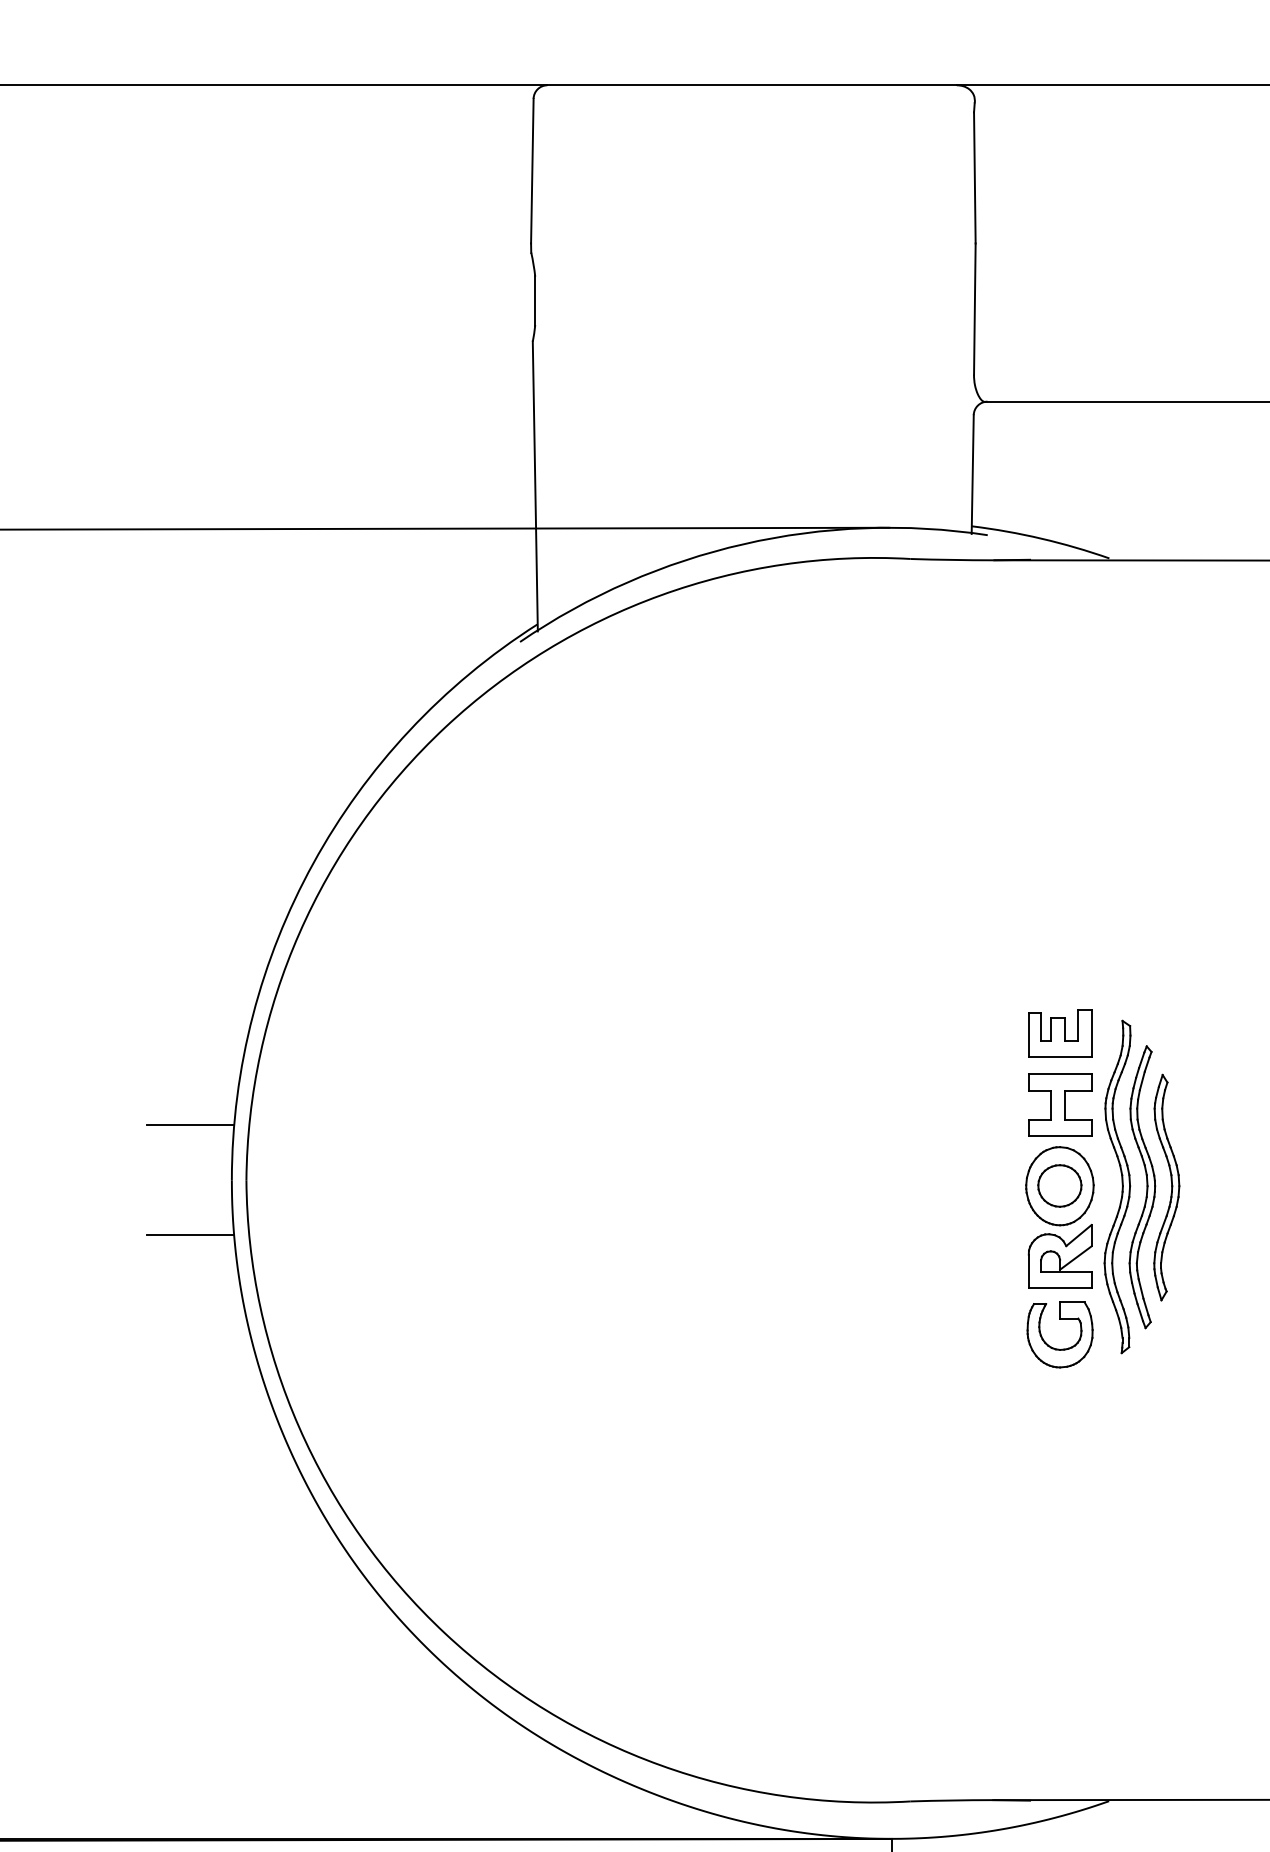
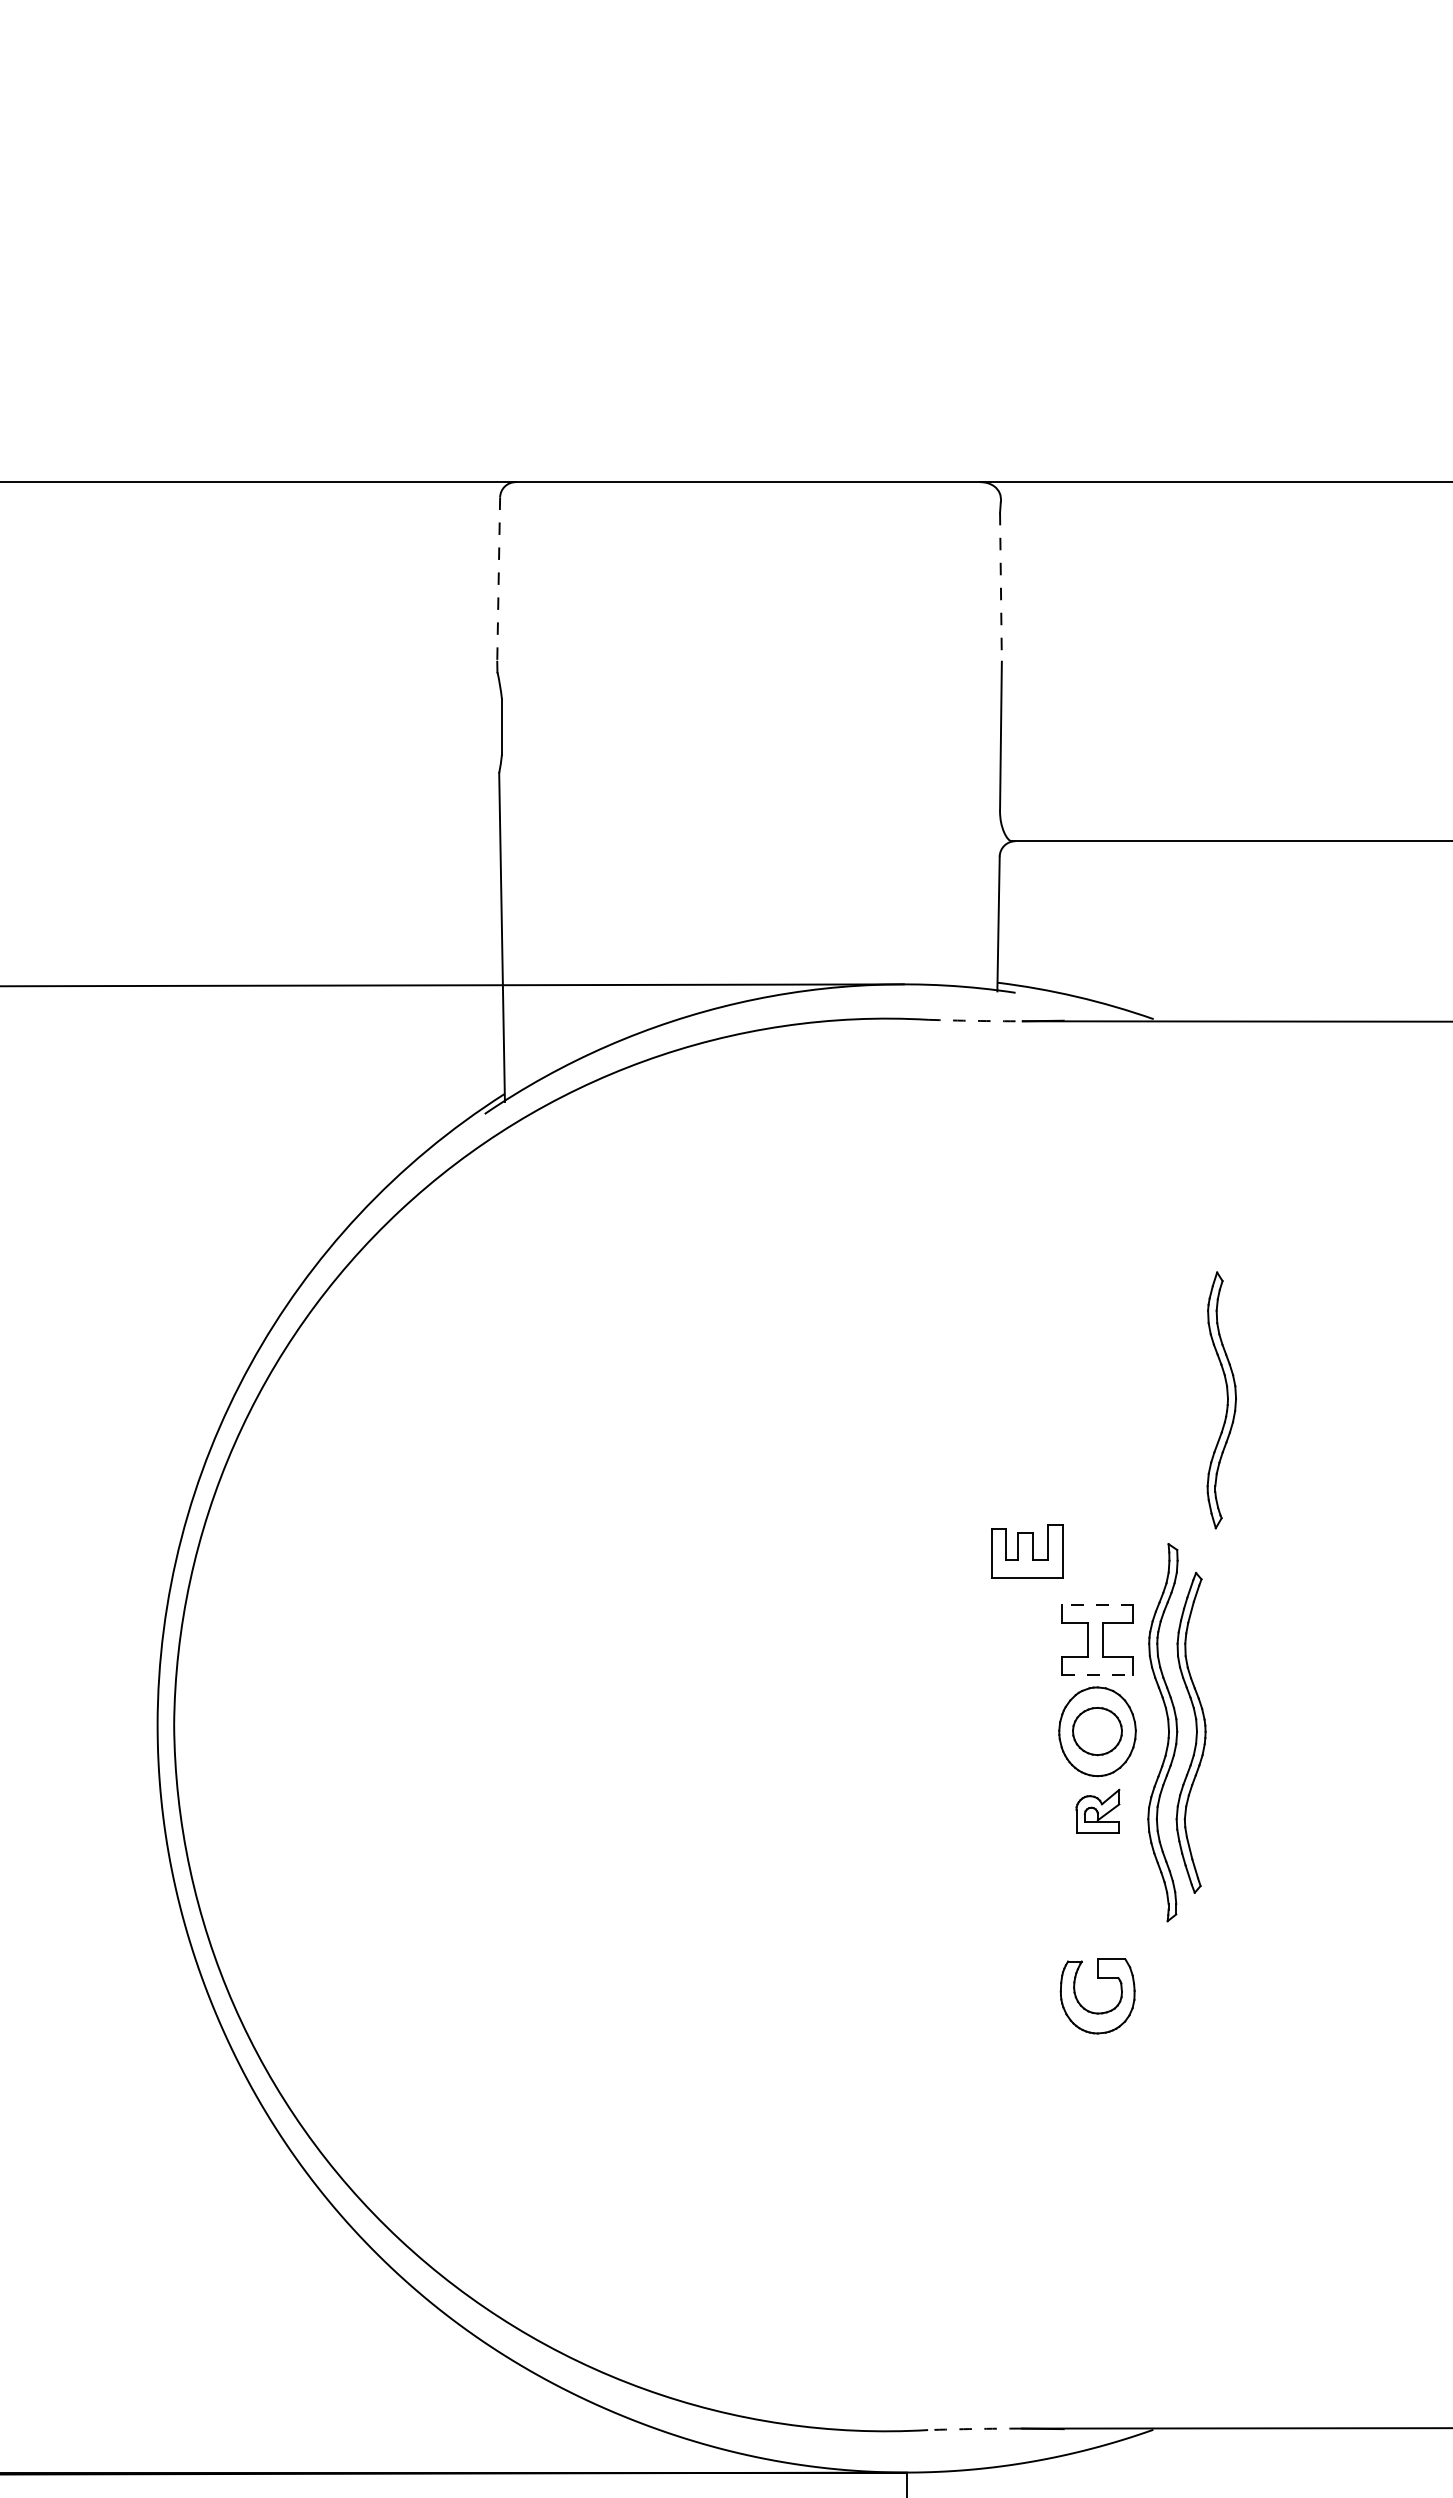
line: (532, 171) -> (498, 580), solid -> dashed
line: (974, 178) -> (1000, 587), solid -> dashed
arc: (951, 559) -> (974, 1020), solid -> dashed
part: (1059, 1033) -> (1027, 1551), moved
line: (1059, 1074) -> (1097, 1604), solid -> dashed
line: (190, 1125) -> (110, 1662), removed
line: (1059, 1136) -> (1097, 1675), solid -> dashed
part: (1166, 1187) -> (1221, 1400), moved
line: (190, 1235) -> (110, 1787), removed
part: (1059, 1255) -> (1097, 1810), size x0.6
part: (1055, 1348) -> (1092, 2011), moved
arc: (951, 1800) -> (974, 2428), solid -> dashed

